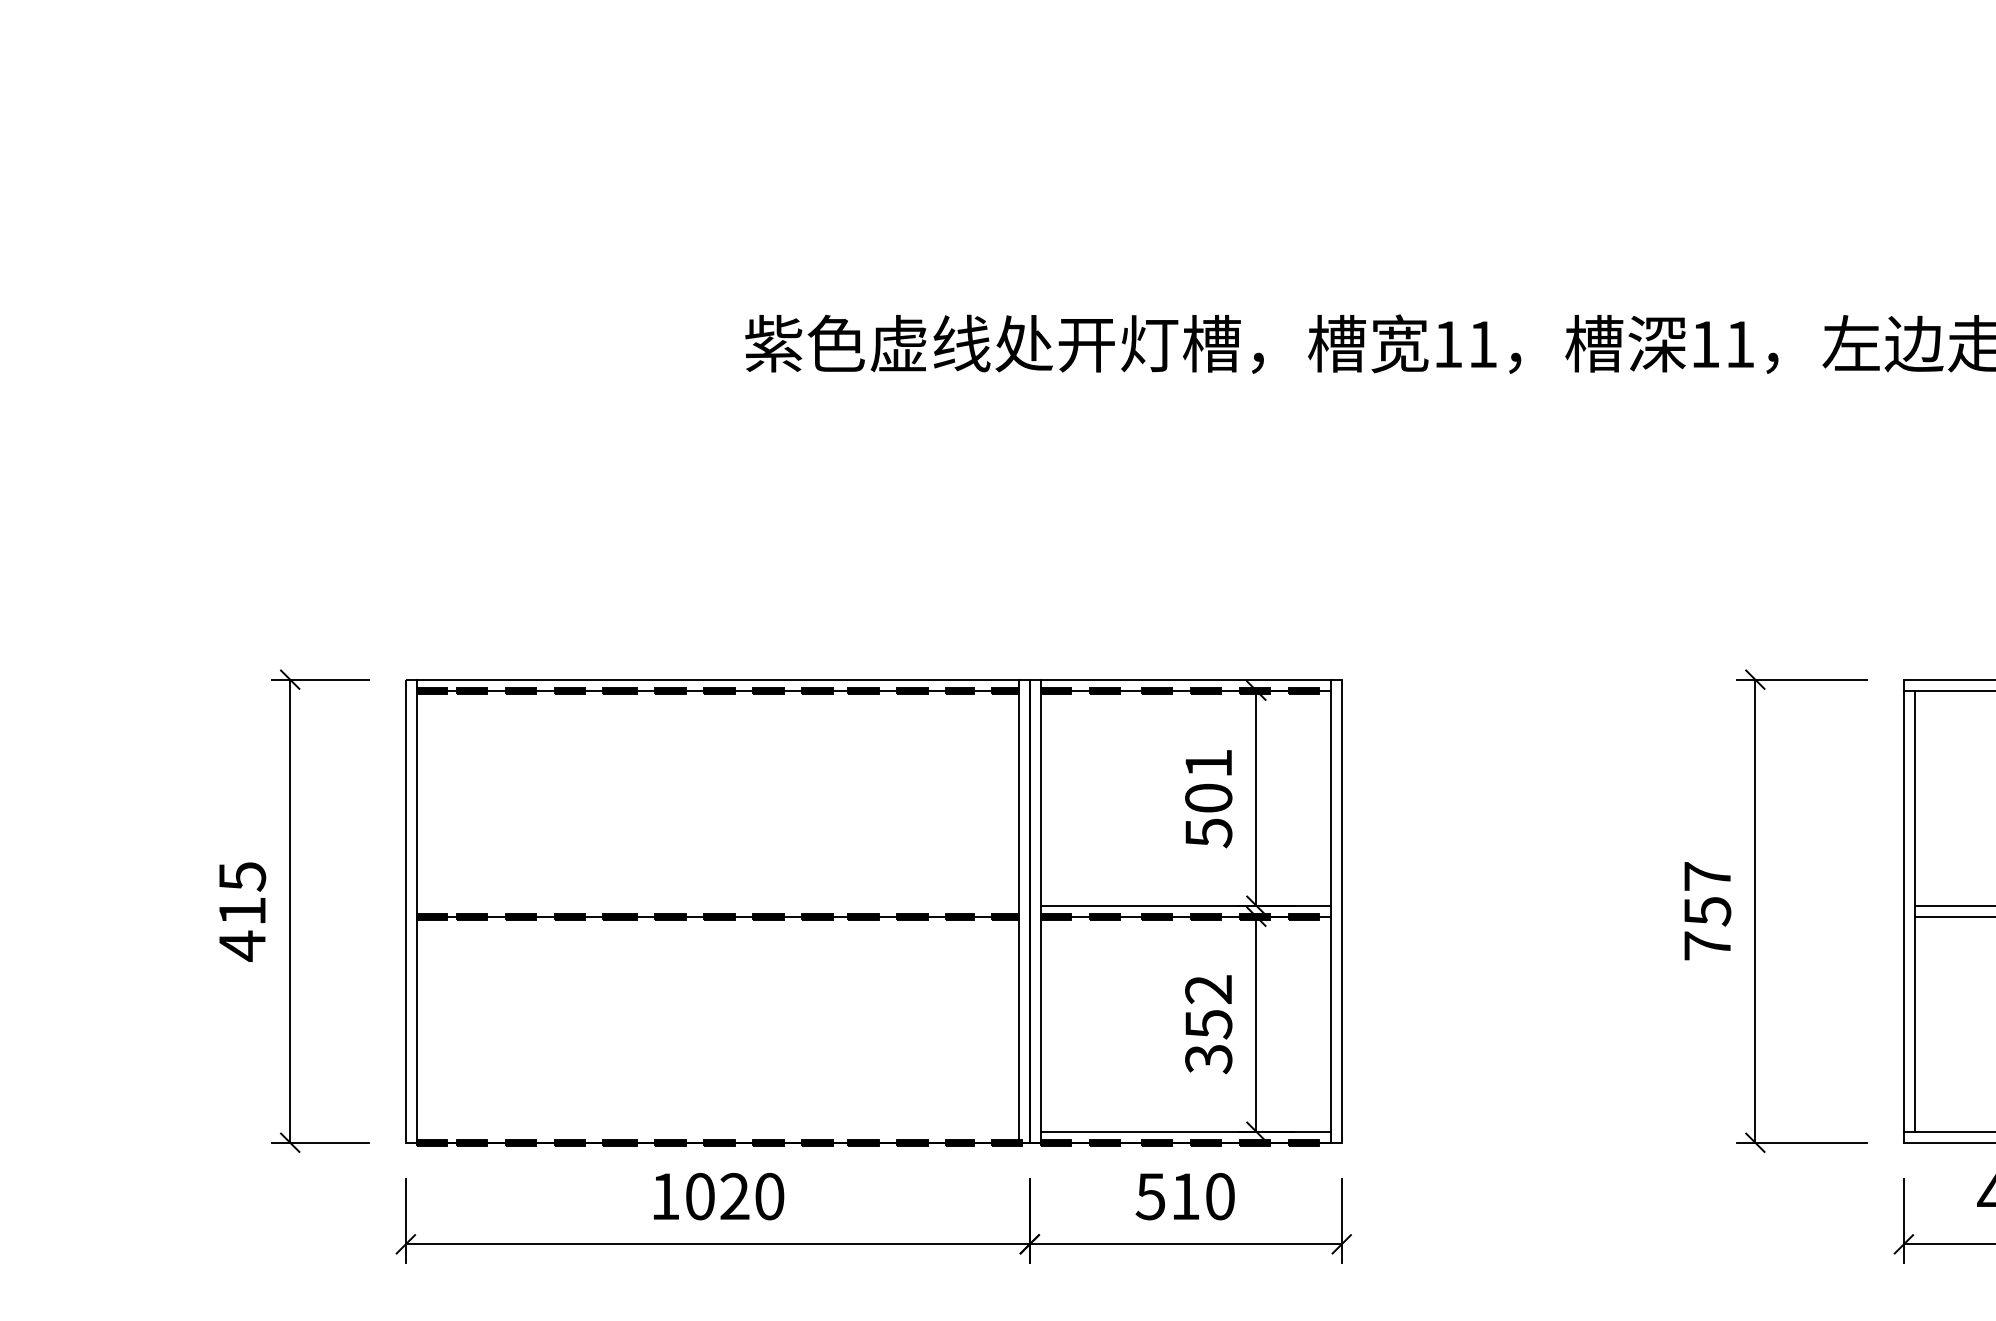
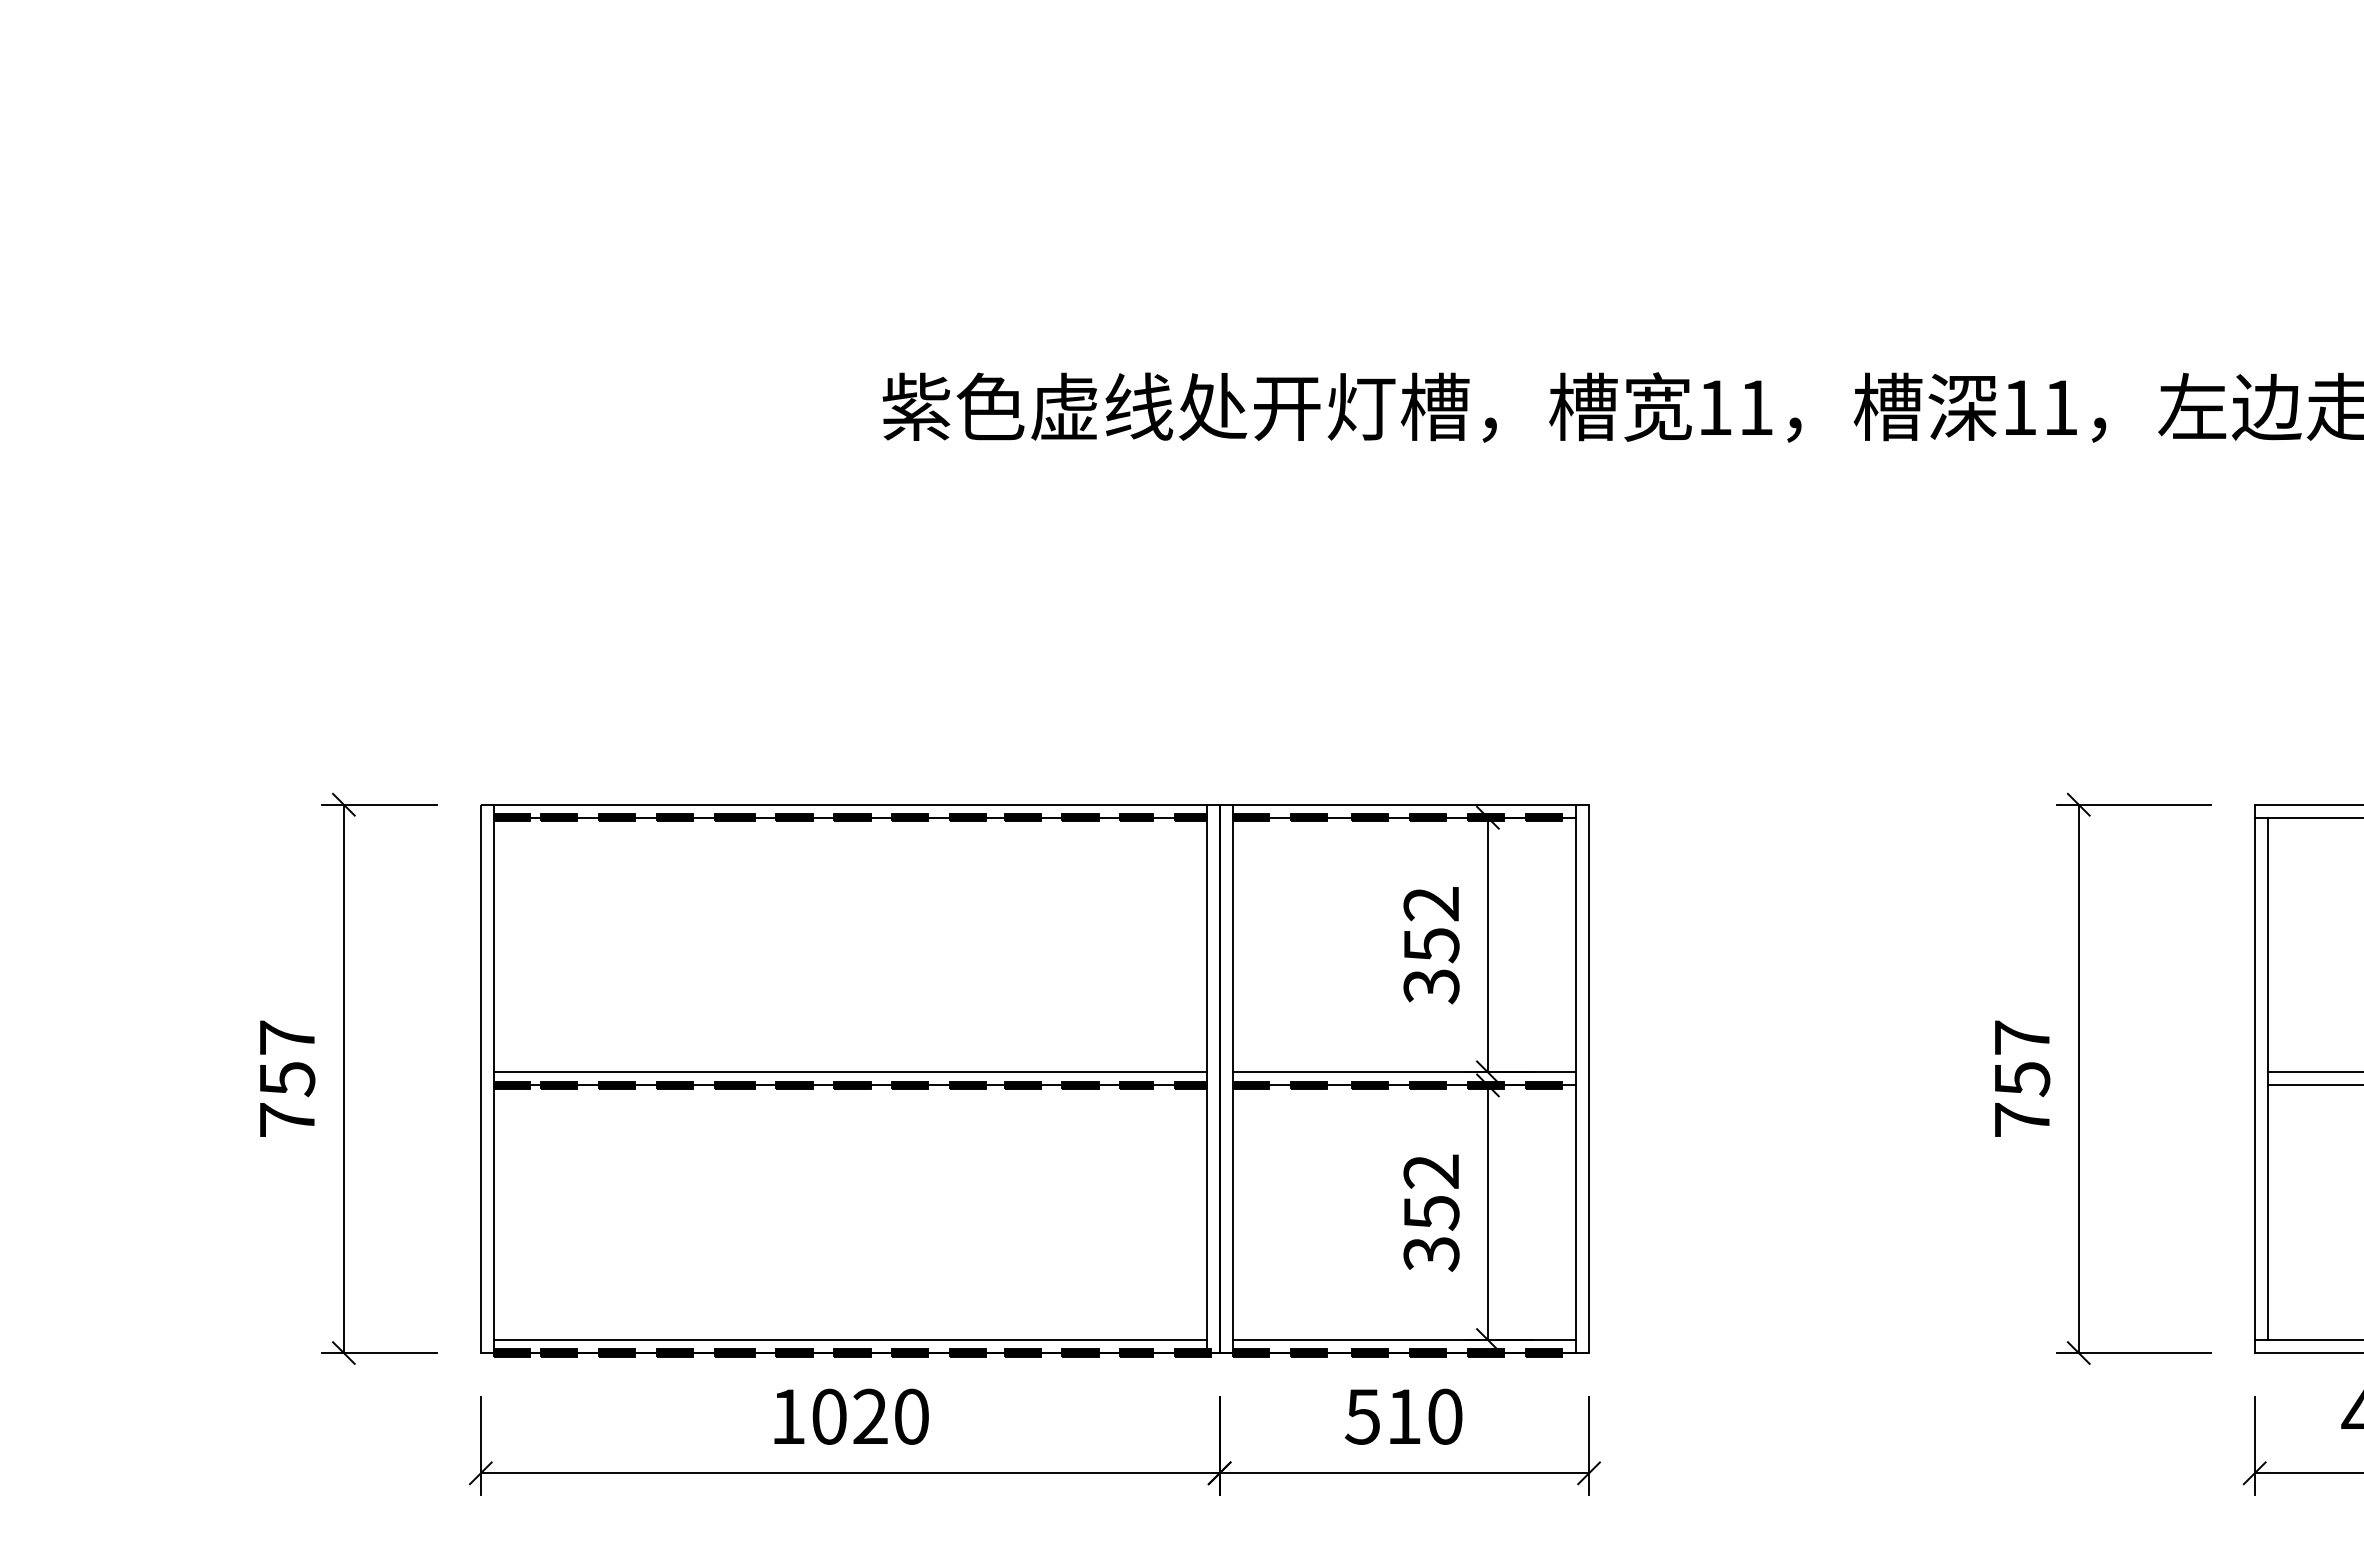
text: (1208, 798) -> (1431, 945), 501 -> 352
line: (717, 905) -> (849, 1072), added
text: (242, 911) -> (287, 1079), 415 -> 757
line: (717, 1132) -> (849, 1340), added

